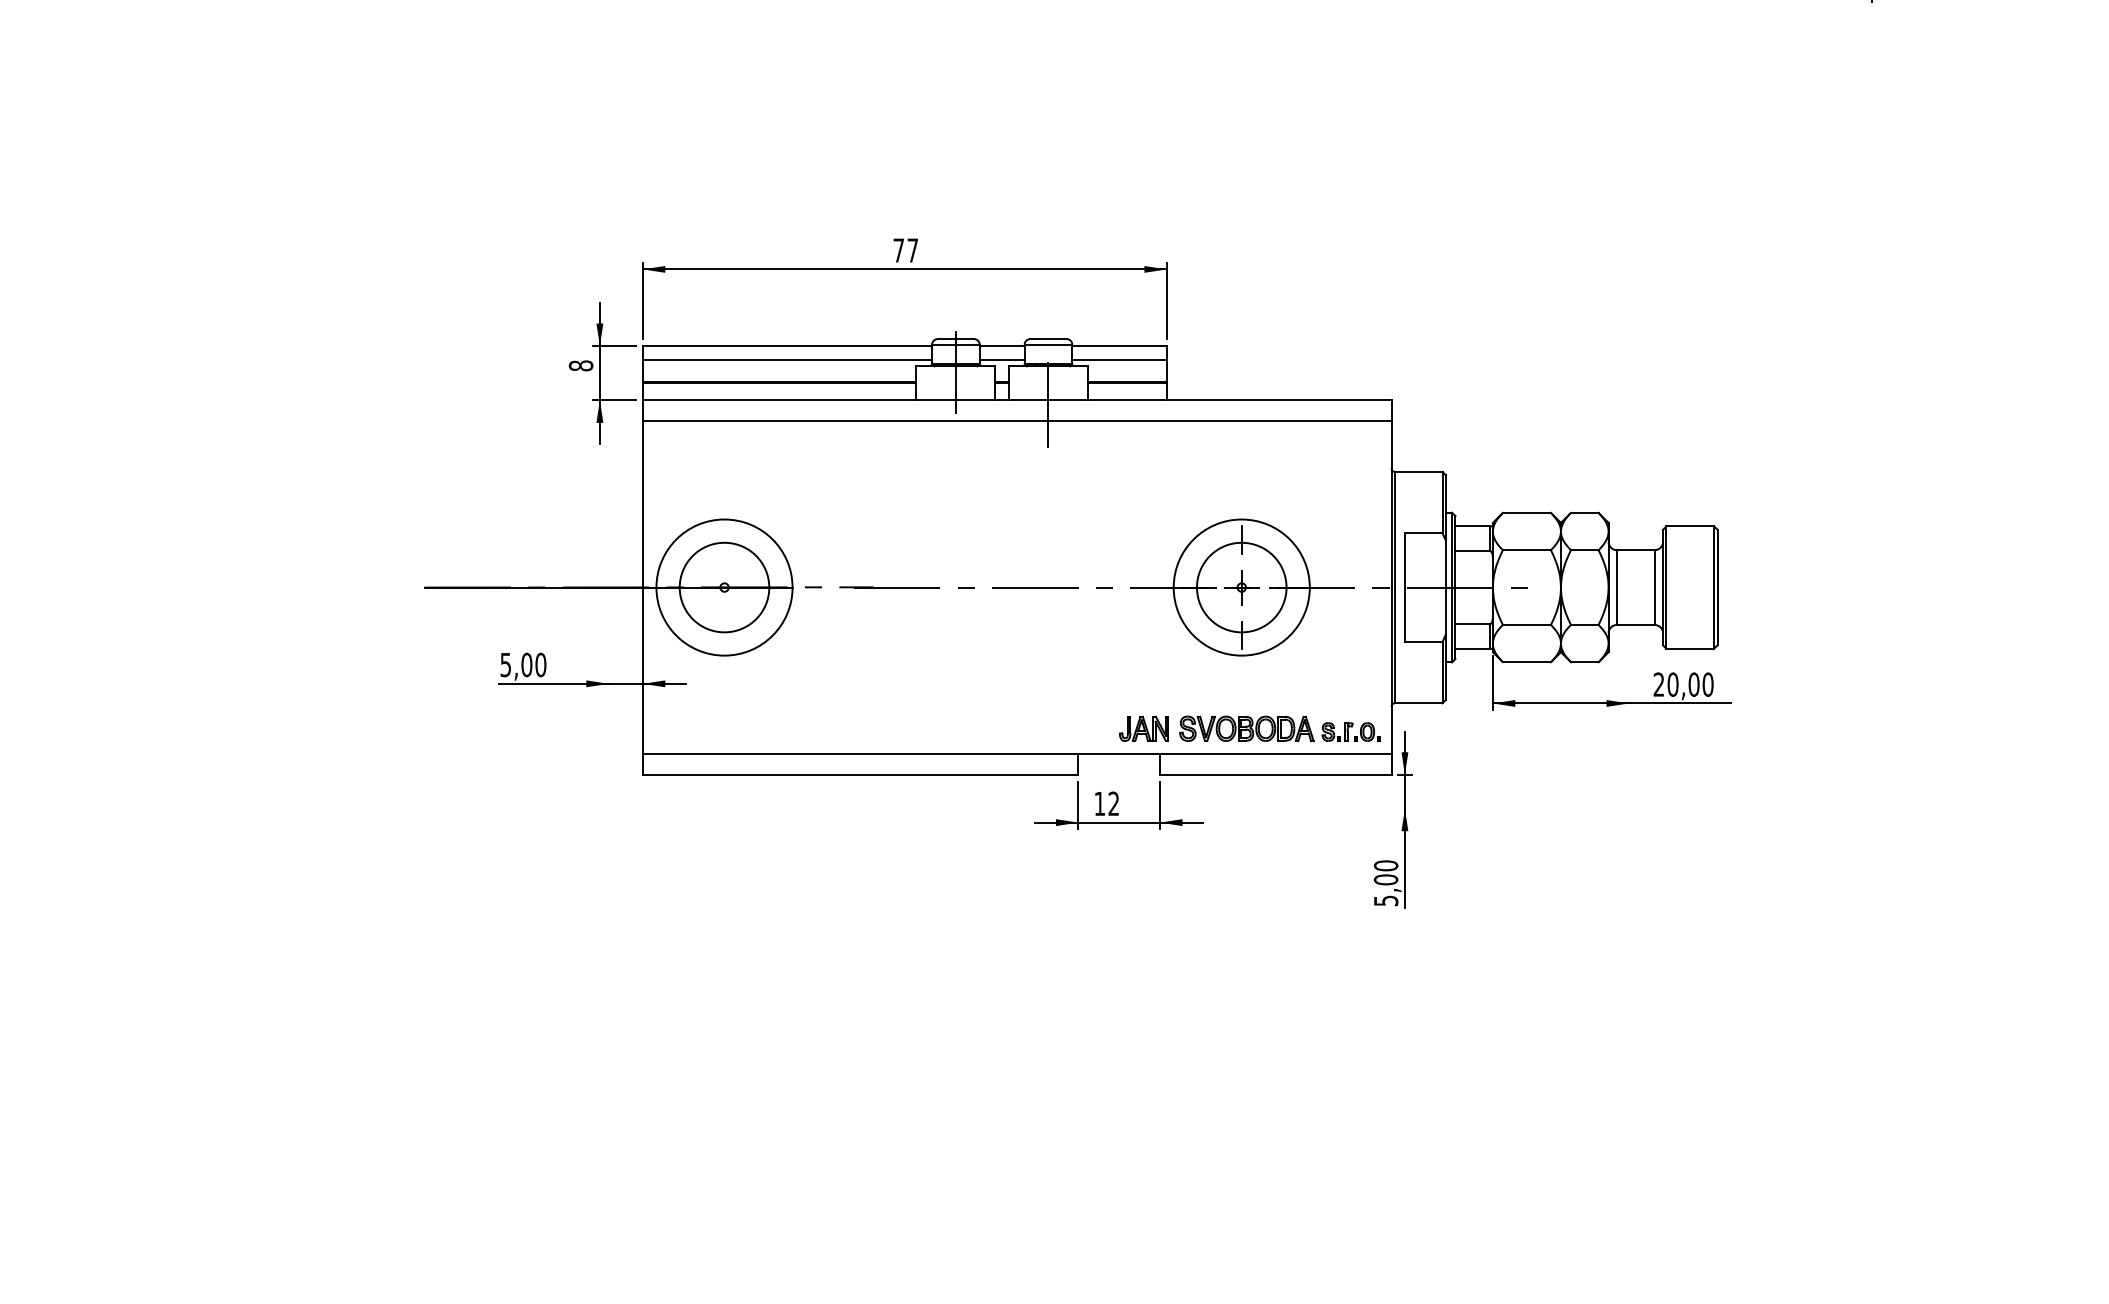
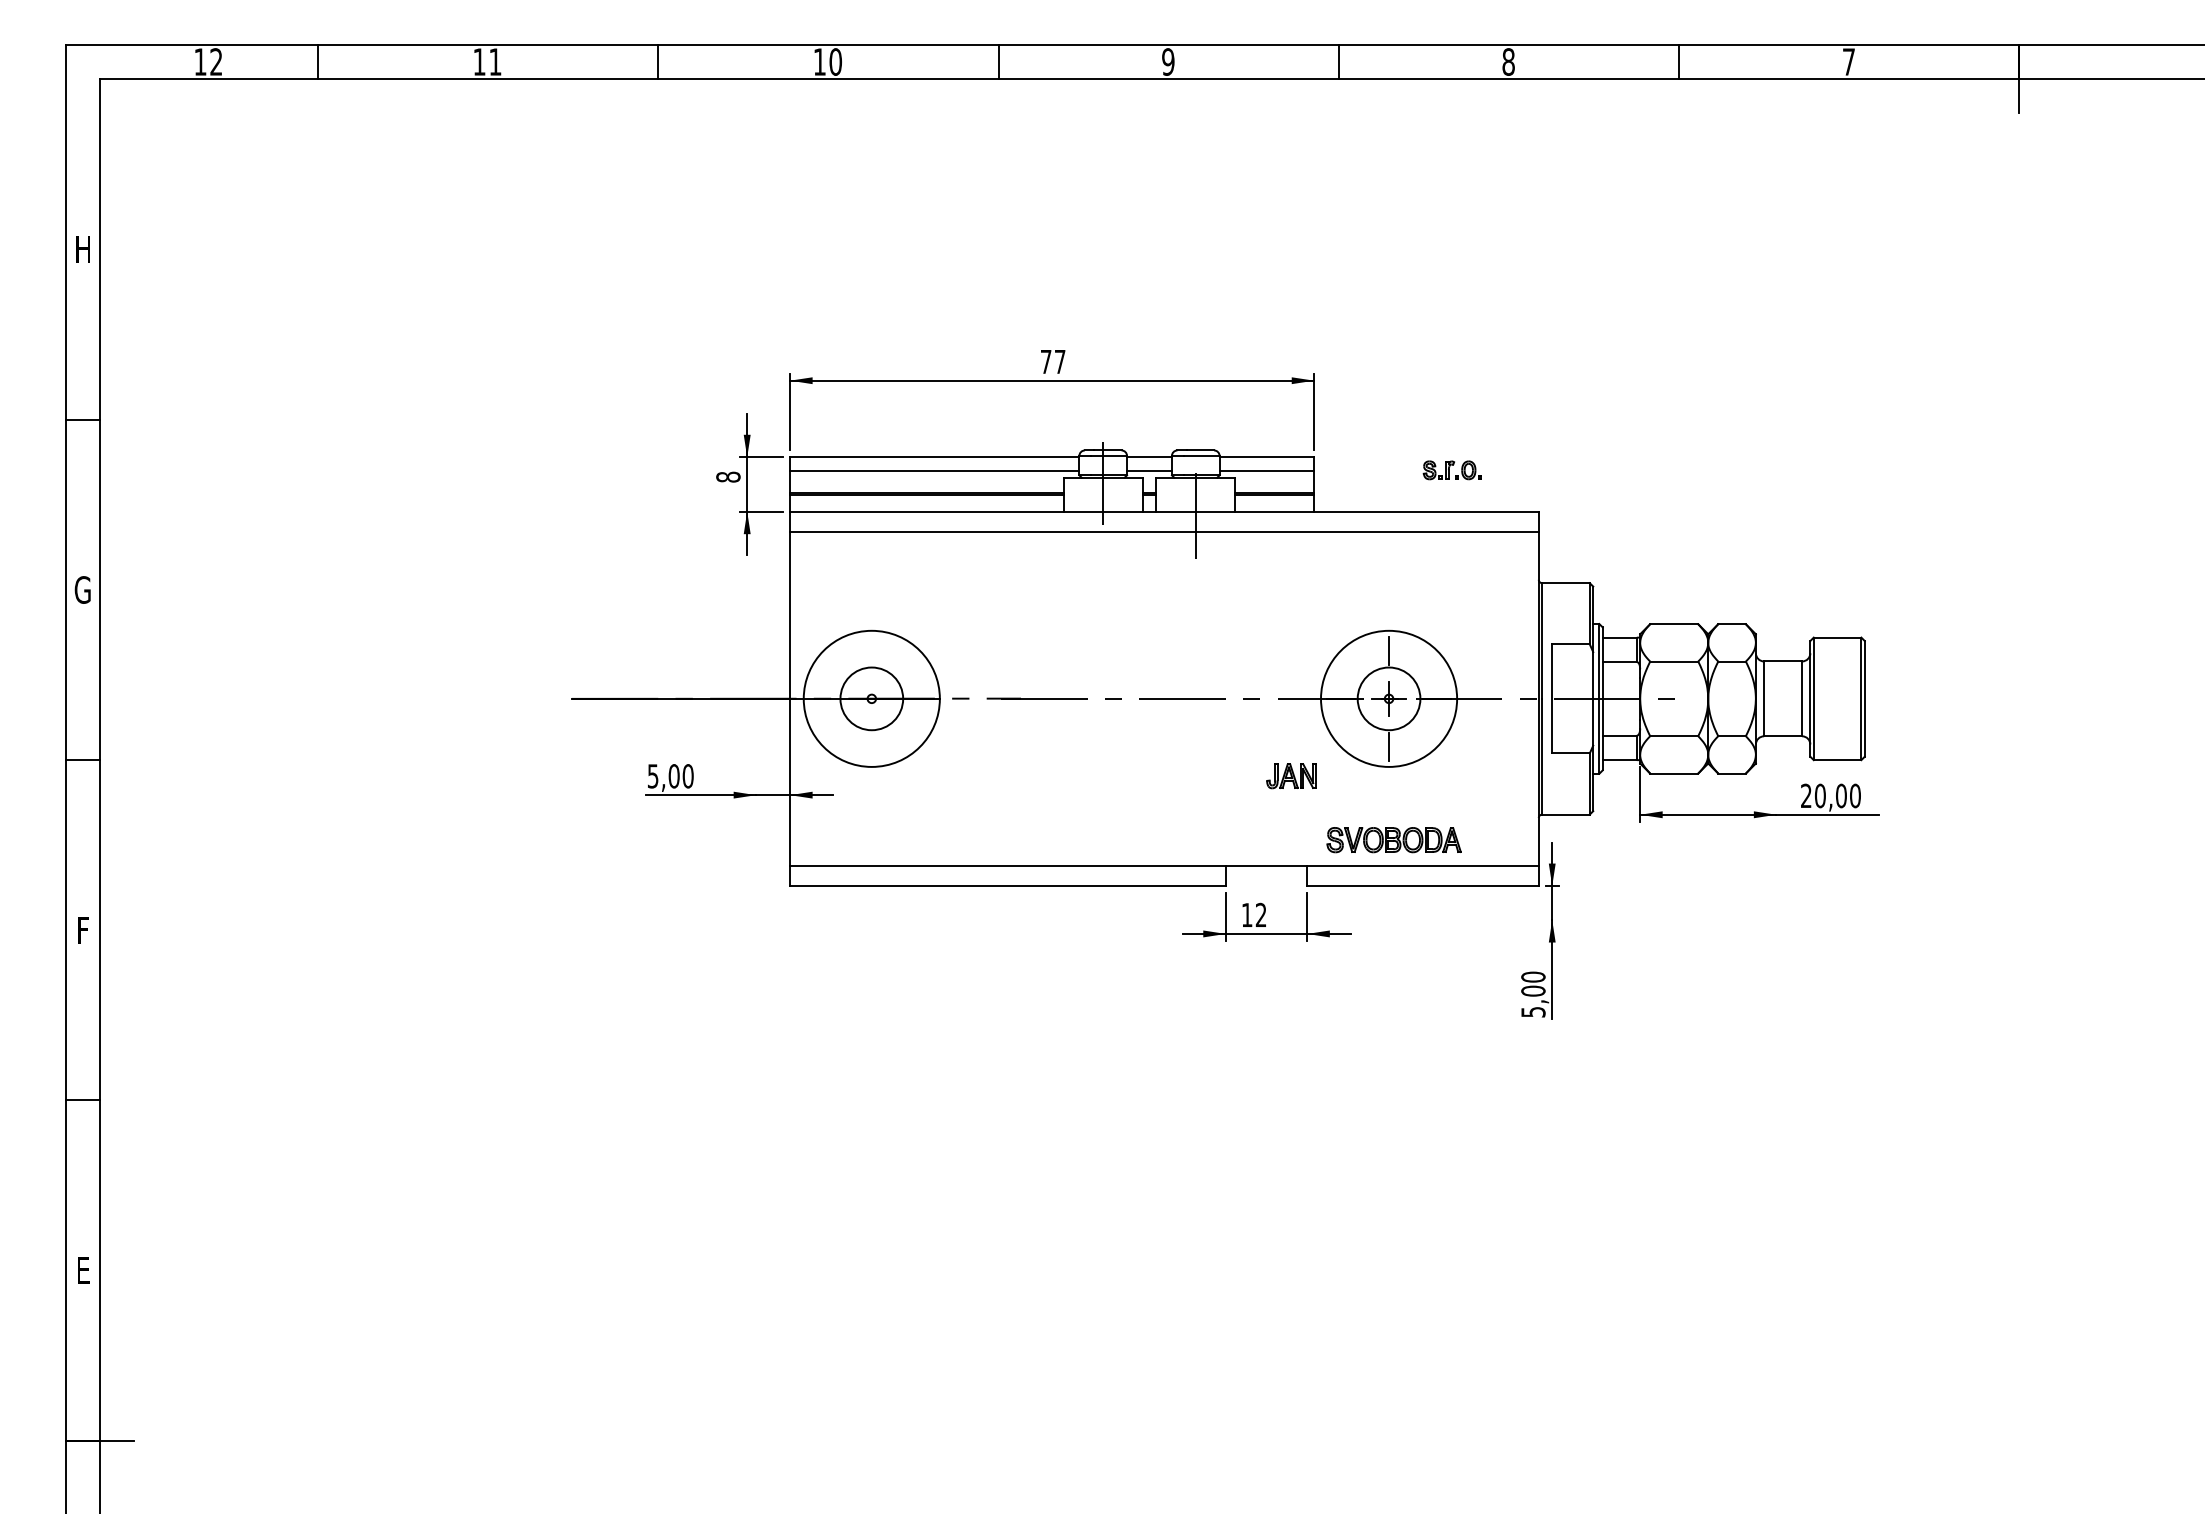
circle: (724, 587) -> (871, 698), size x0.7
circle: (1241, 587) -> (1388, 698), size x0.7
part: (1144, 729) -> (1291, 776), moved
part: (1350, 732) -> (1451, 470), moved

